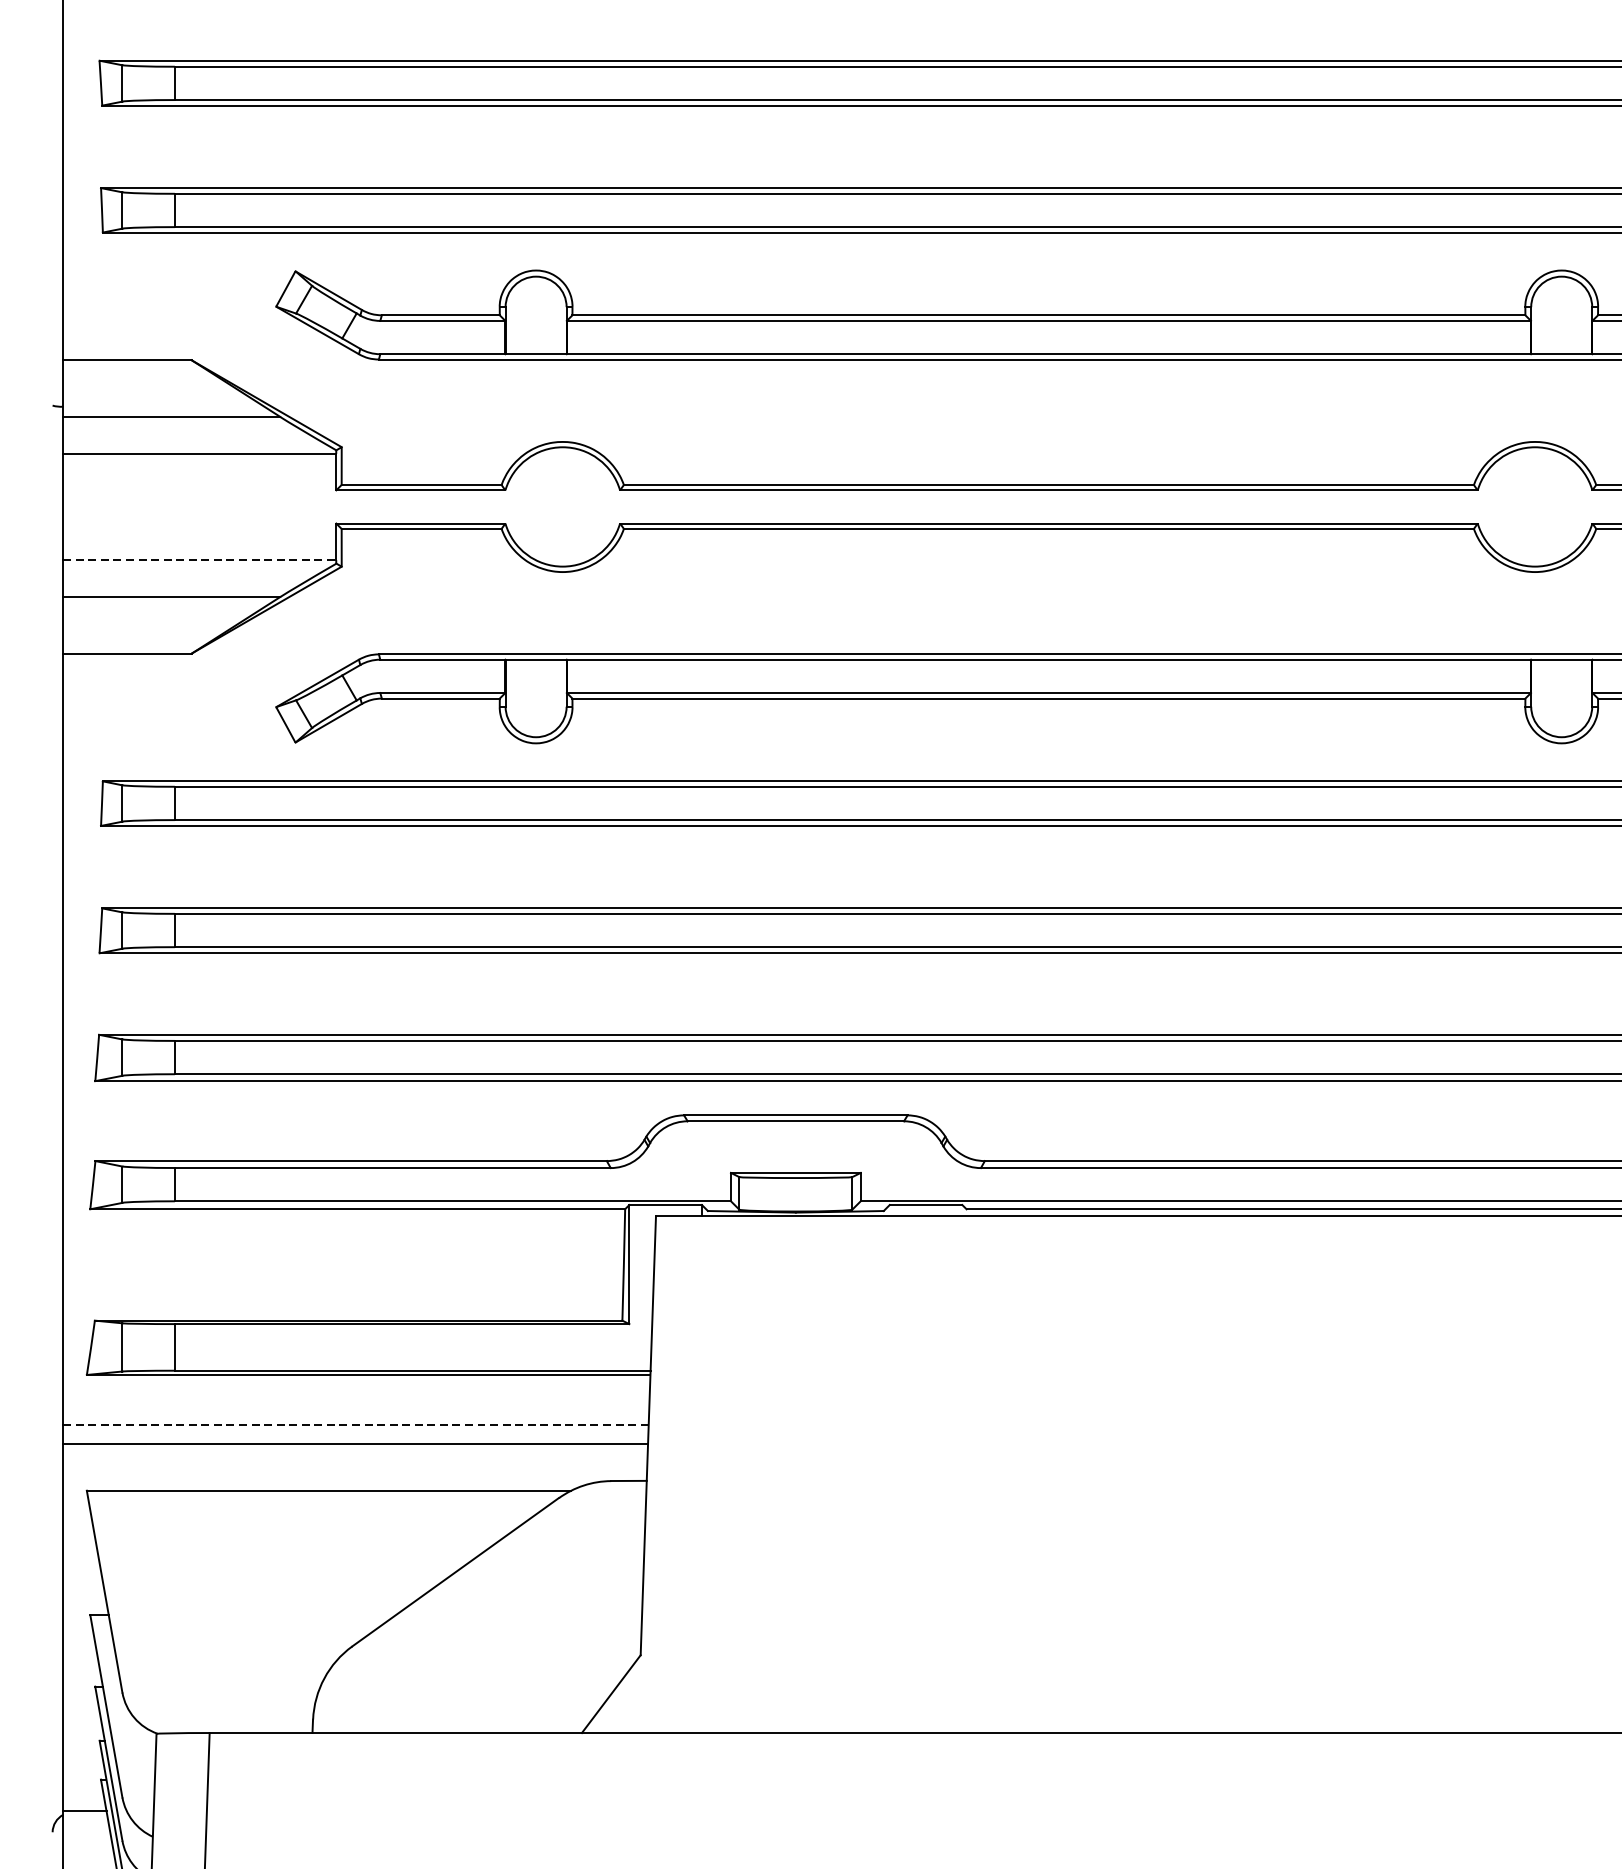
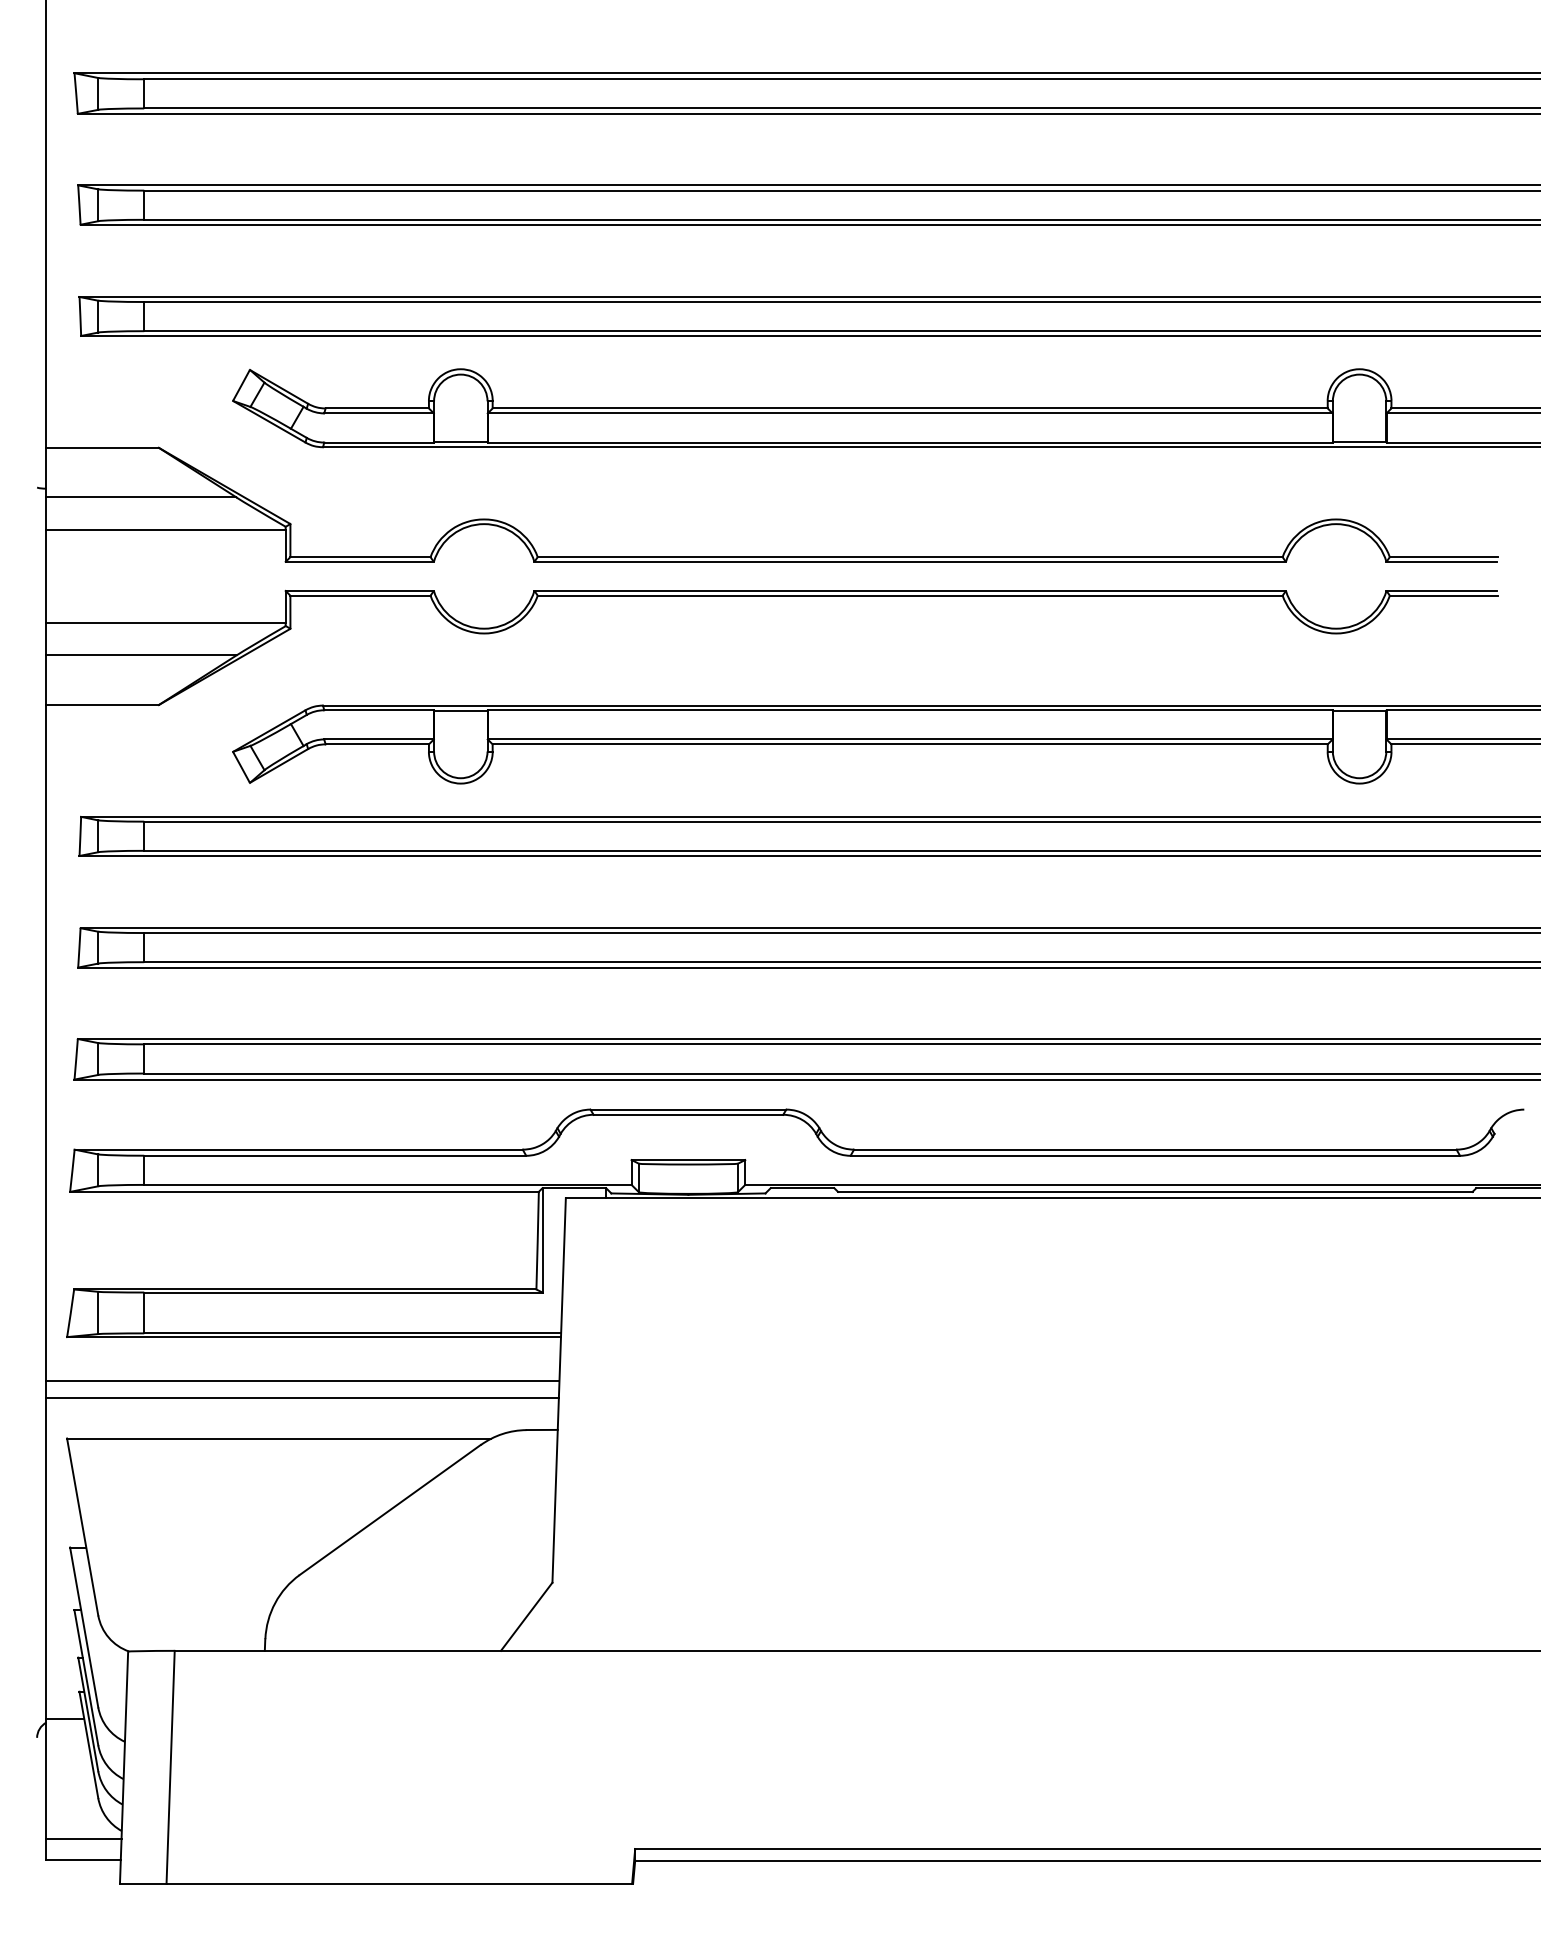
line: (200, 560) -> (166, 623), dashed -> solid
line: (355, 1425) -> (302, 1381), dashed -> solid

